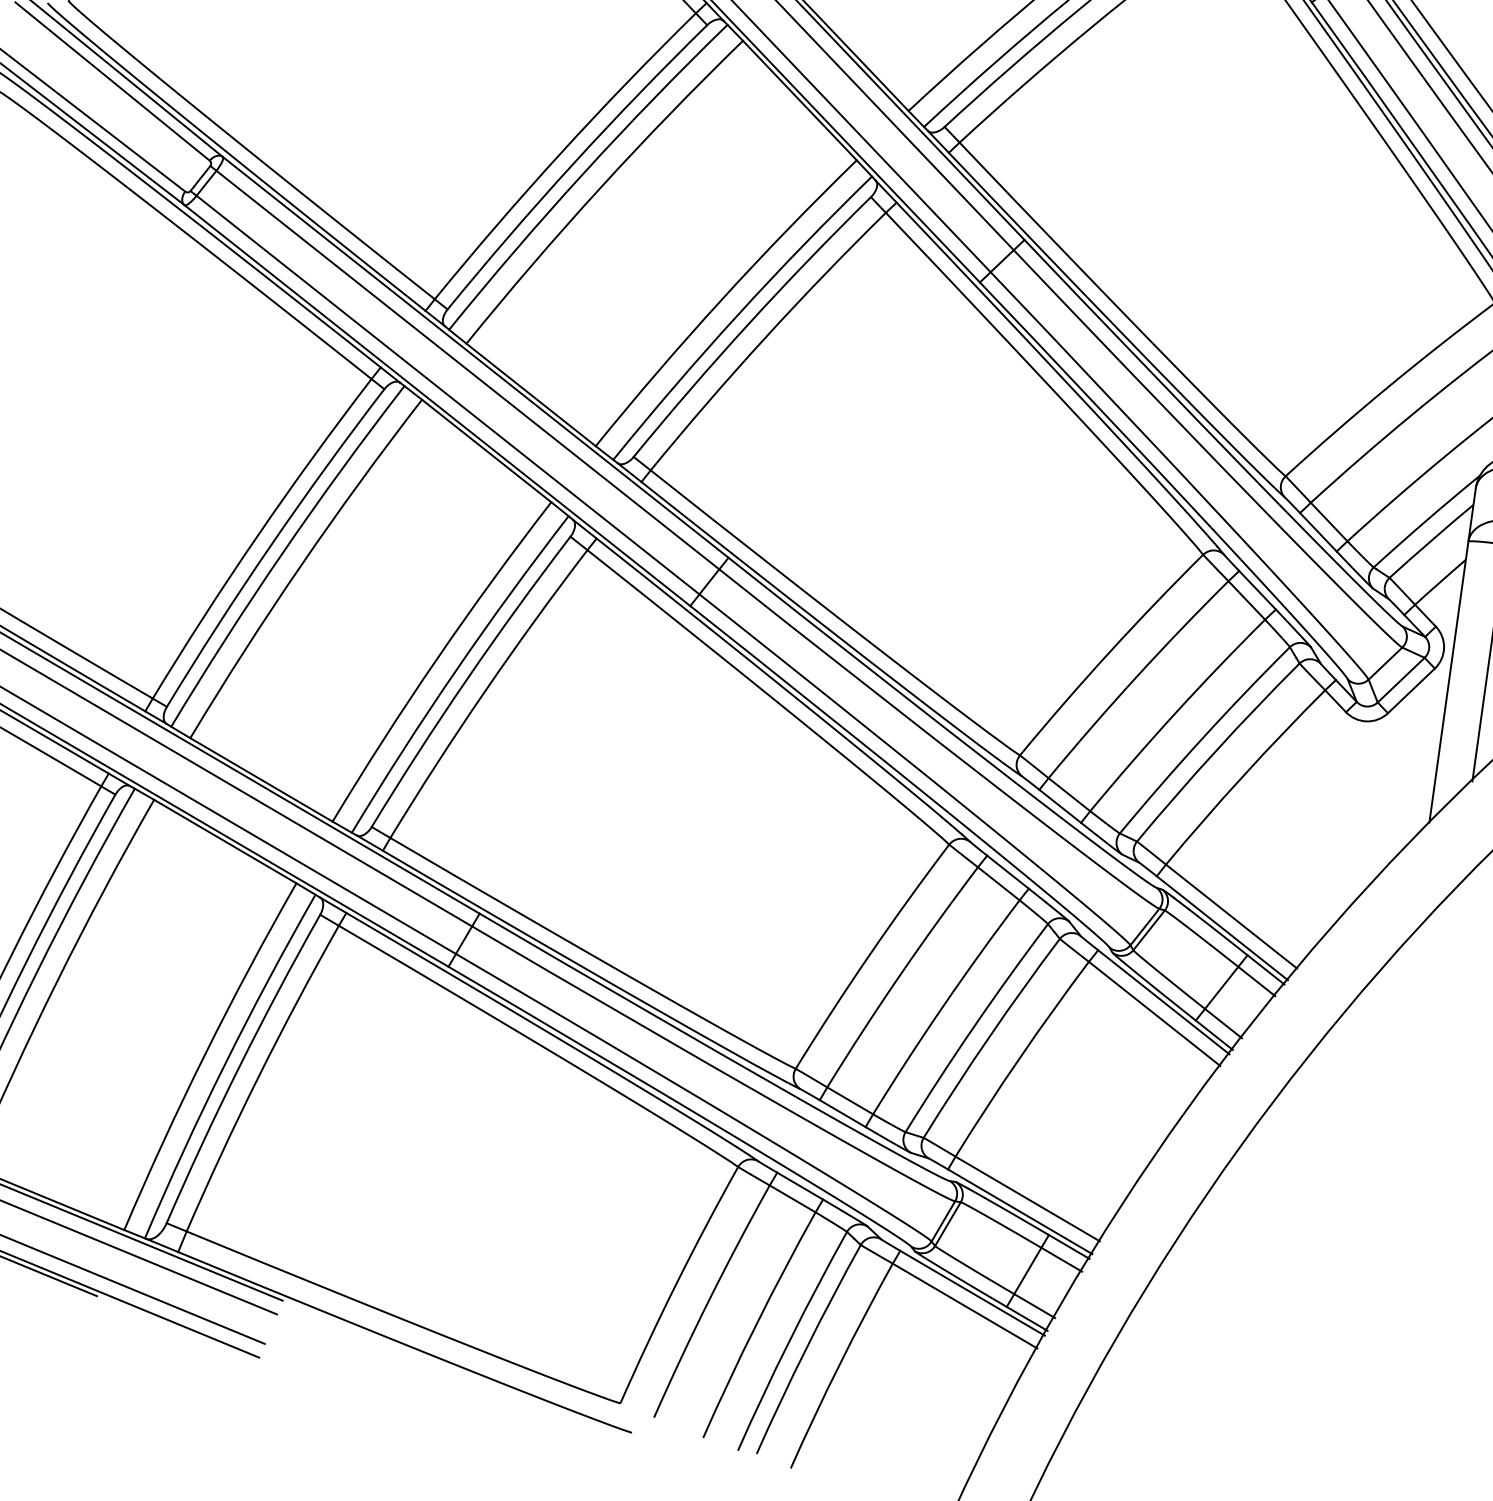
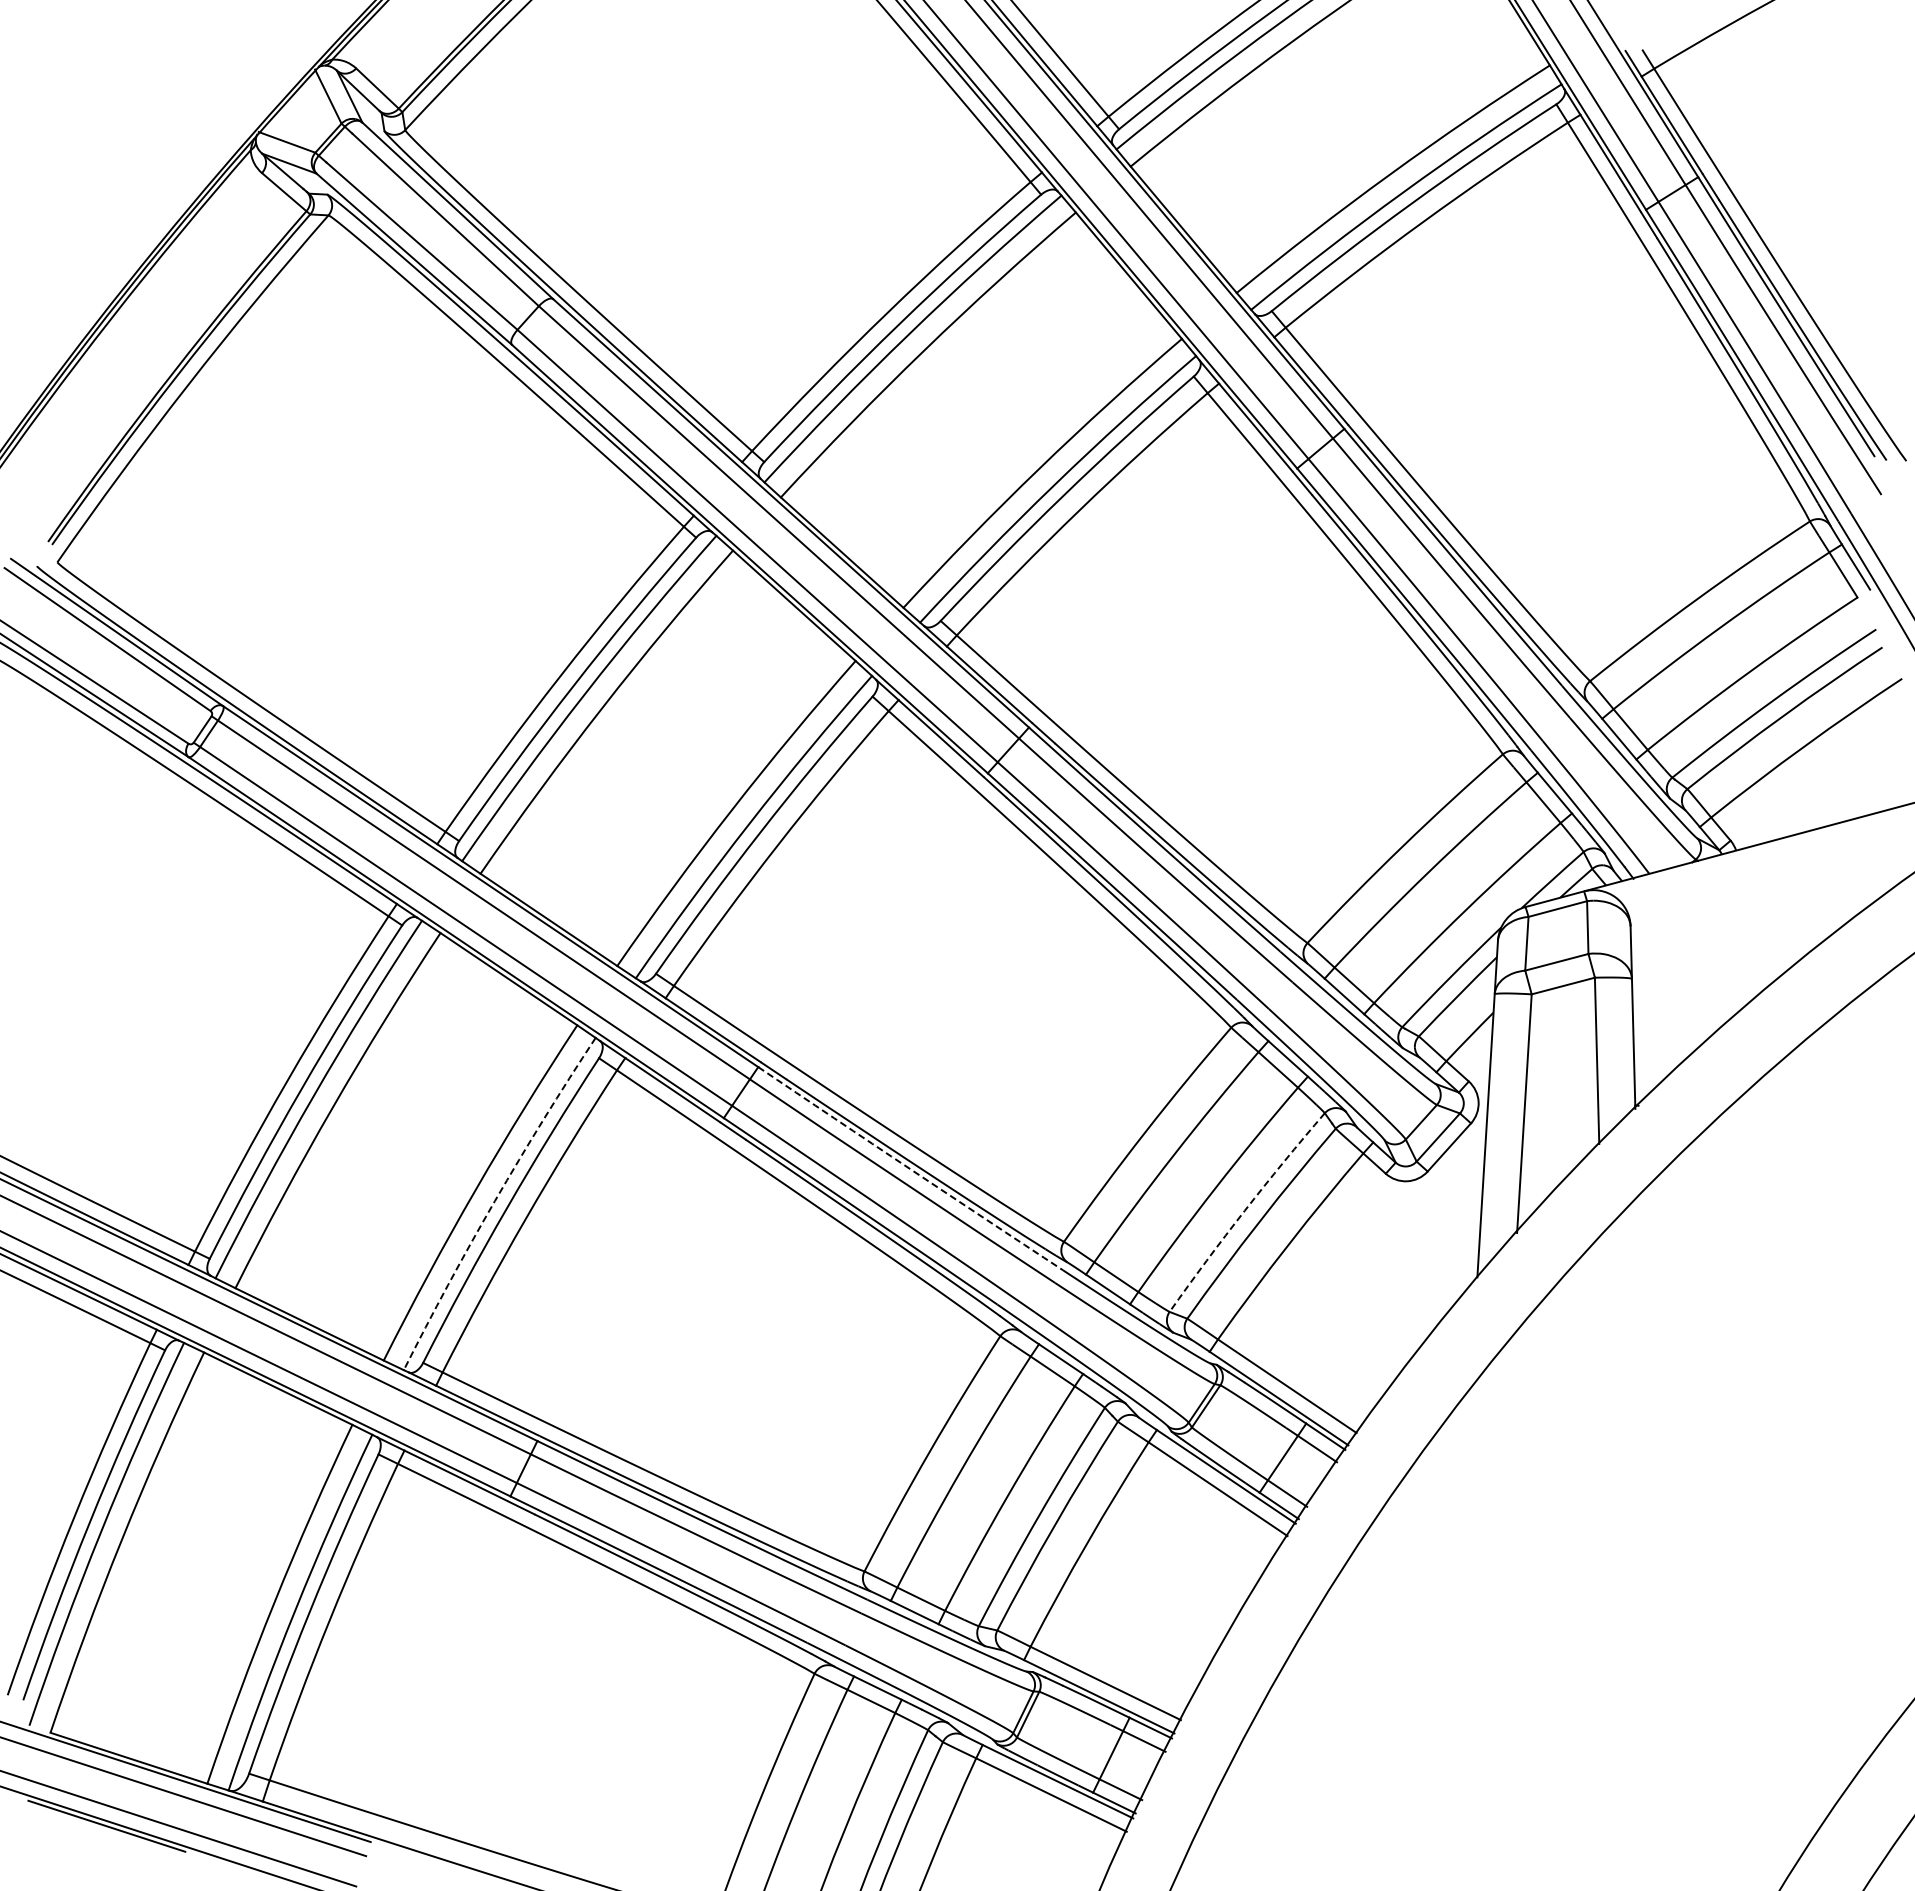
arc: (455, 671) -> (494, 1201), solid -> dashed
arc: (872, 671) -> (910, 1169), solid -> dashed
arc: (1202, 738) -> (1244, 1210), solid -> dashed

